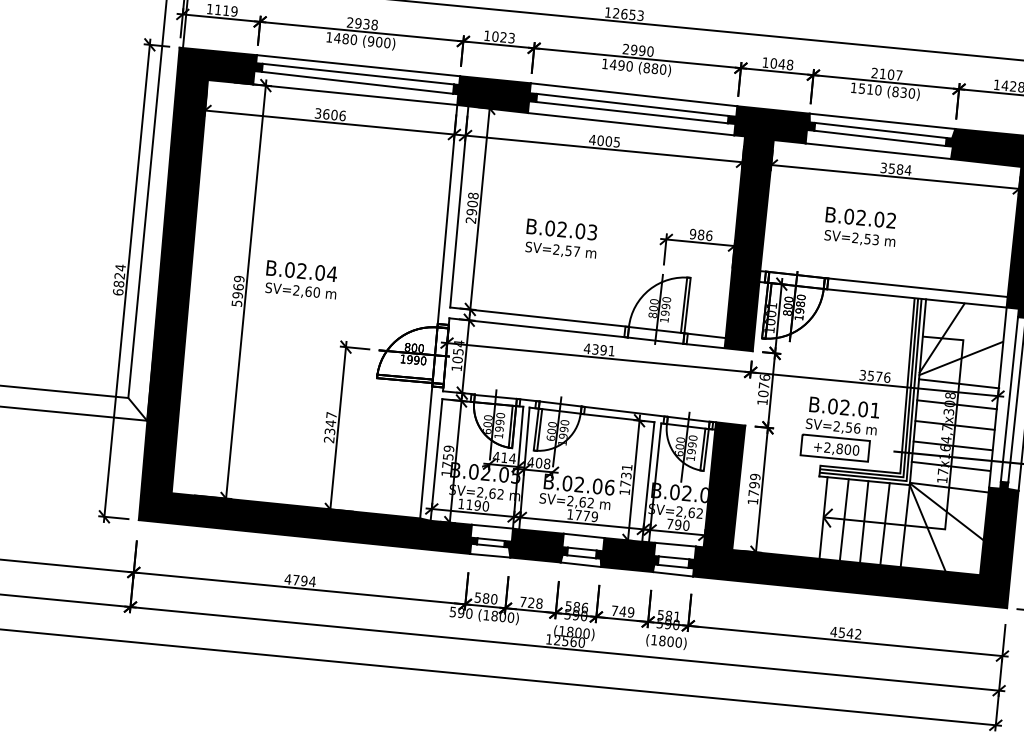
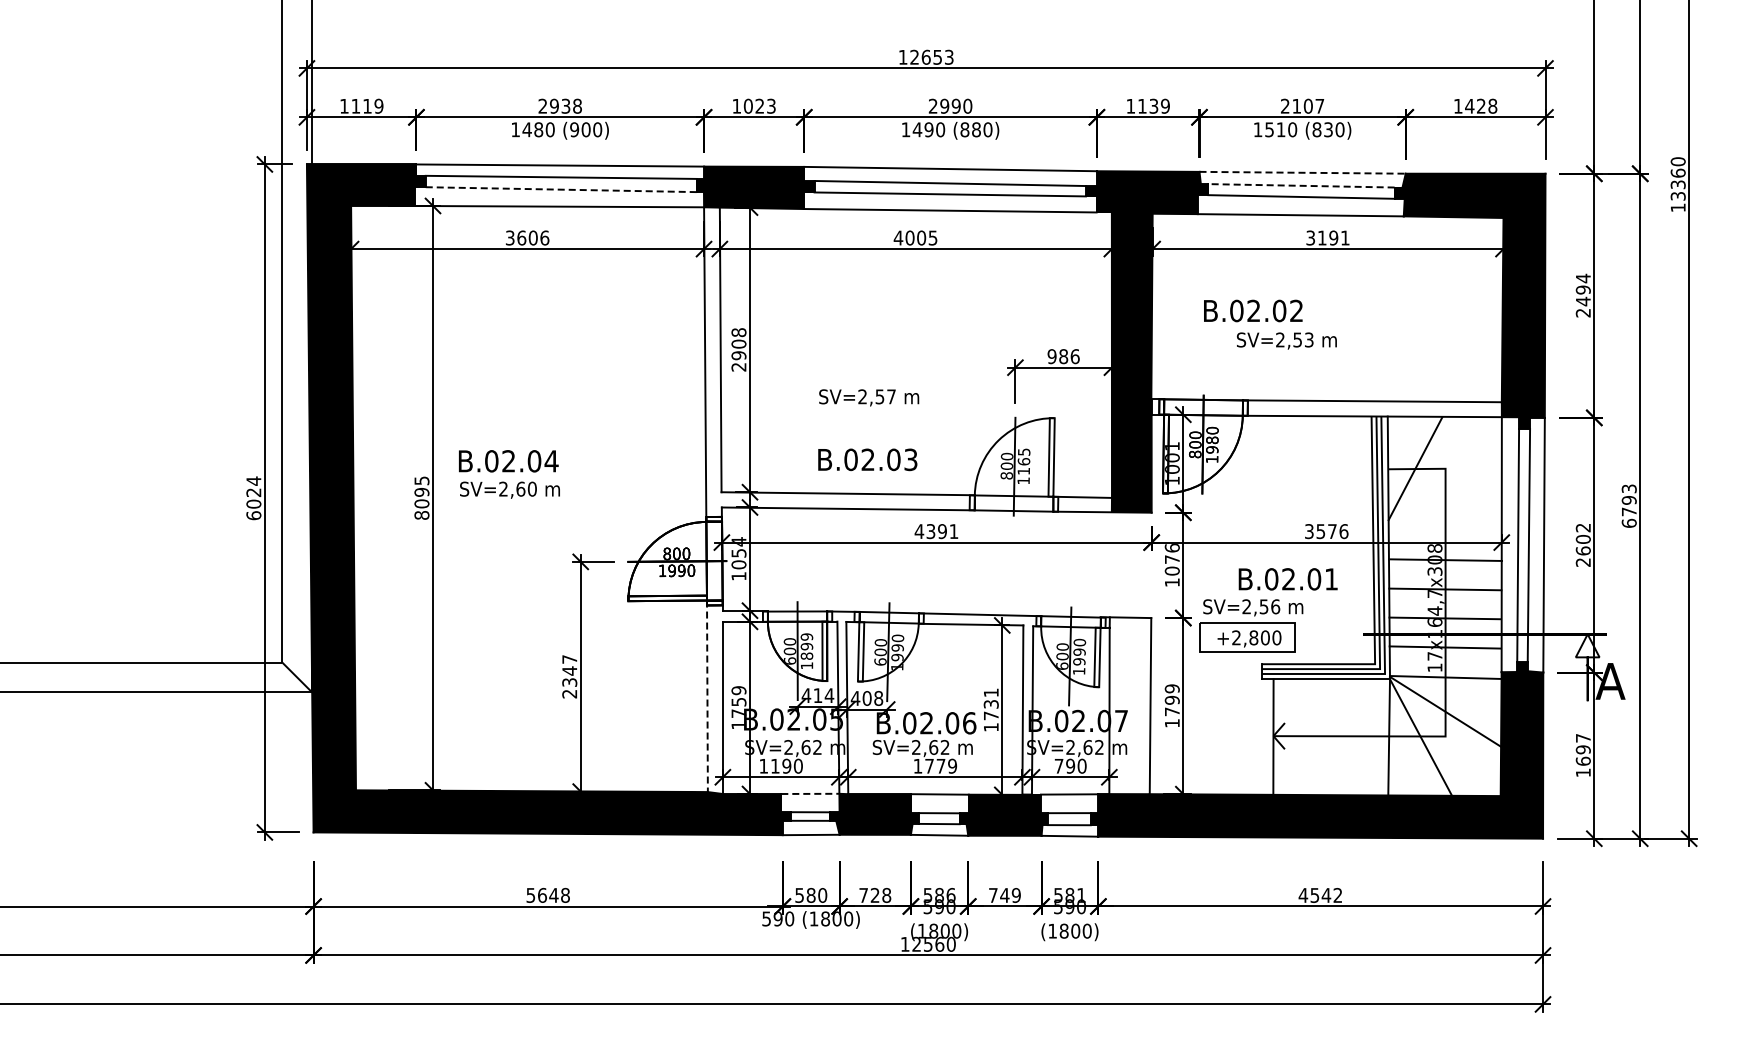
text: (781, 63) -> (1153, 105), 1048 -> 1139
line: (357, 82) -> (561, 189), solid -> dashed
line: (883, 121) -> (1303, 172), solid -> dashed
line: (880, 130) -> (1301, 185), solid -> dashed
text: (900, 169) -> (1334, 237), 3584 -> 3191
text: (861, 217) -> (1253, 310), moved
text: (561, 229) -> (867, 459), moved
text: (118, 283) -> (253, 503), 6824 -> 6024
text: (237, 290) -> (421, 497), 5969 -> 8095
text: (665, 306) -> (1023, 461), 1990 -> 1165
line: (960, 358) -> (1444, 494), removed
line: (959, 383) -> (1445, 530), removed
text: (500, 422) -> (807, 646), 1990 -> 1899
part: (838, 439) -> (1251, 625), moved
line: (426, 450) -> (707, 696), solid -> dashed
fill: (724, 486) -> (1130, 705), removed
line: (844, 520) -> (1302, 737), removed
line: (863, 522) -> (1330, 737), removed
line: (884, 524) -> (1360, 737), removed
line: (492, 526) -> (810, 793), solid -> dashed
text: (300, 579) -> (548, 894), 4794 -> 5648

